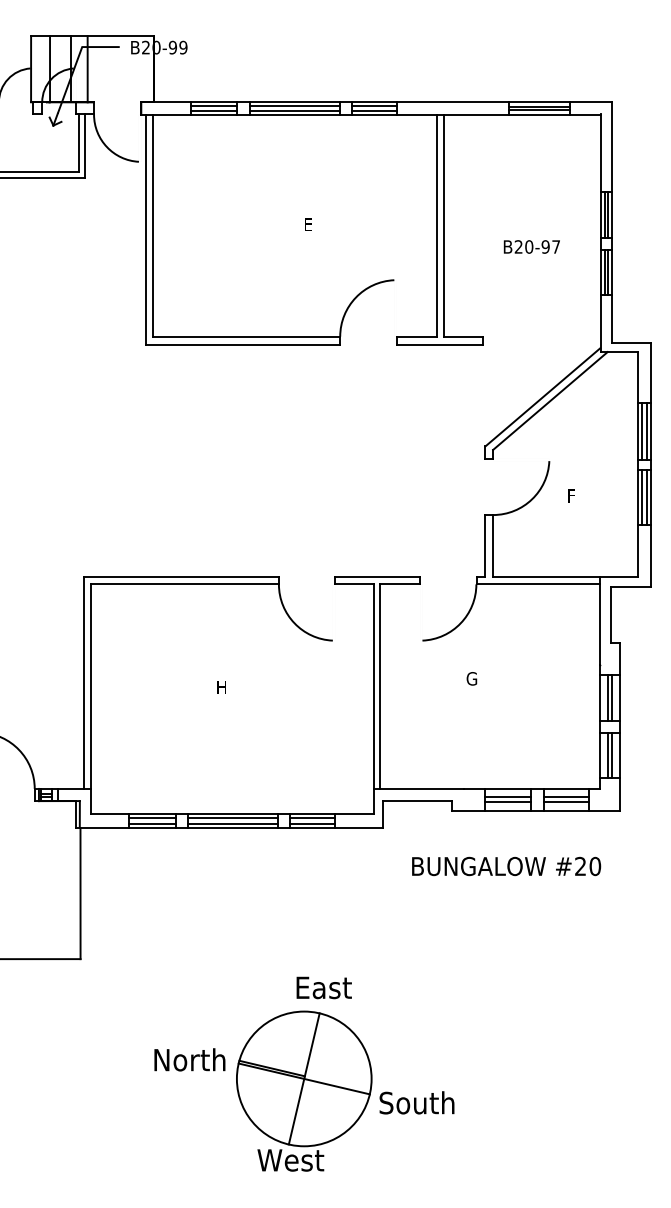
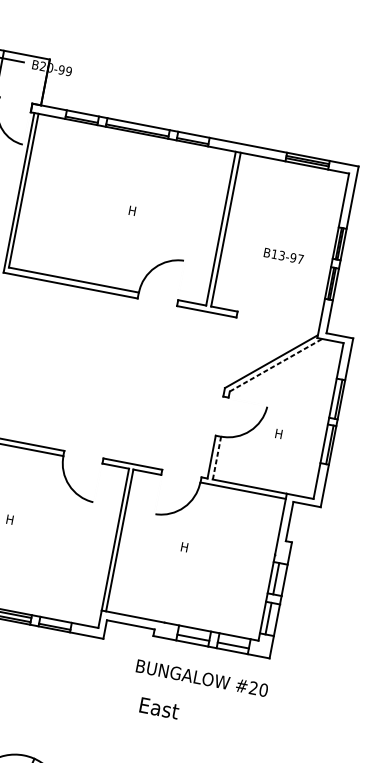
line: (214, 105) -> (82, 115), removed
line: (294, 105) -> (138, 126), removed
line: (374, 105) -> (193, 137), removed
text: (309, 224) -> (132, 210), E -> H
text: (523, 246) -> (278, 254), B20-97 -> B13-97
line: (550, 400) -> (276, 364), solid -> dashed
line: (642, 431) -> (335, 398), removed
text: (573, 495) -> (279, 433), F -> H
line: (642, 497) -> (326, 444), removed
line: (493, 546) -> (217, 458), solid -> dashed
text: (471, 678) -> (184, 546), G -> H
line: (612, 697) -> (279, 578), removed
line: (612, 755) -> (271, 619), removed
line: (508, 796) -> (194, 633), removed
line: (565, 796) -> (233, 641), removed
line: (312, 818) -> (55, 622), removed
text: (506, 866) -> (202, 678), moved
text: (323, 987) -> (159, 708), moved

